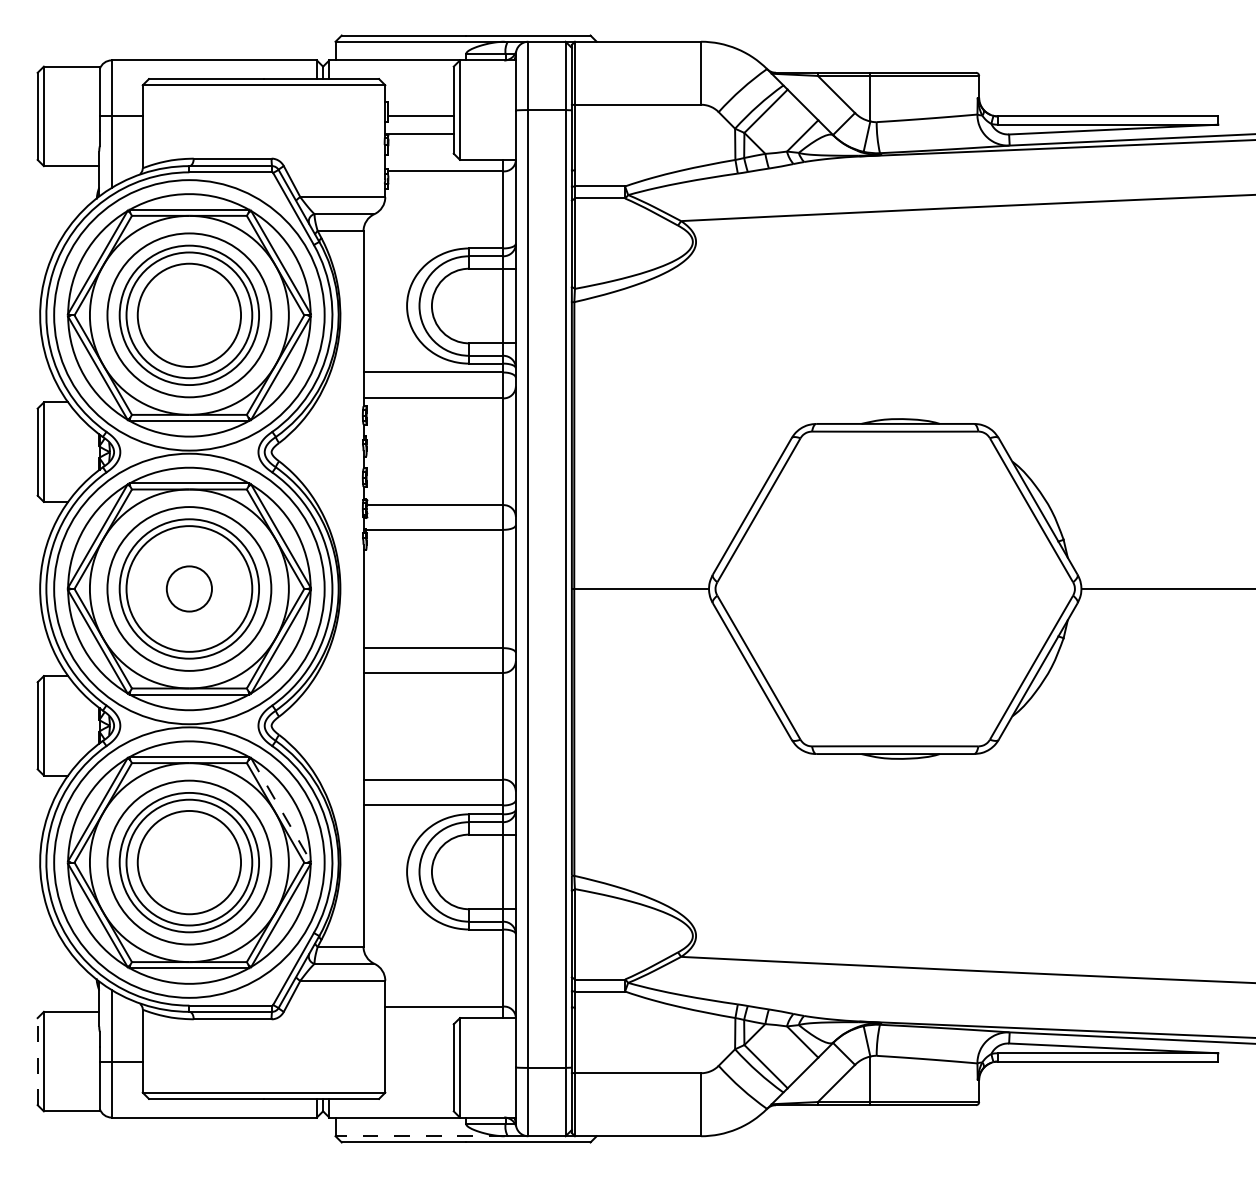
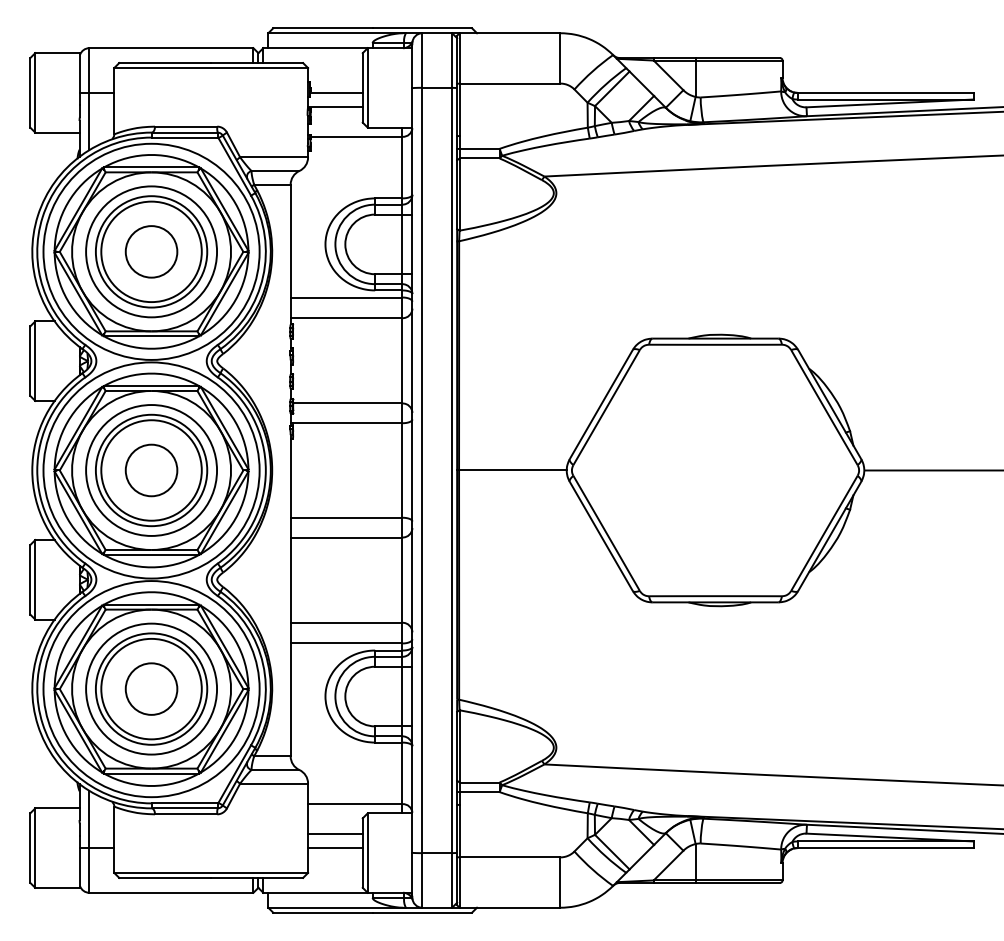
circle: (189, 315) -> (151, 251), size x0.62
circle: (189, 588) -> (151, 470), size x1.43
line: (281, 810) -> (225, 647), dashed -> solid
circle: (189, 862) -> (151, 689), size x0.62
line: (419, 1044) -> (335, 834), added
line: (37, 1061) -> (30, 848), dashed -> solid
line: (419, 1061) -> (335, 848), added
line: (420, 1136) -> (336, 907), dashed -> solid

